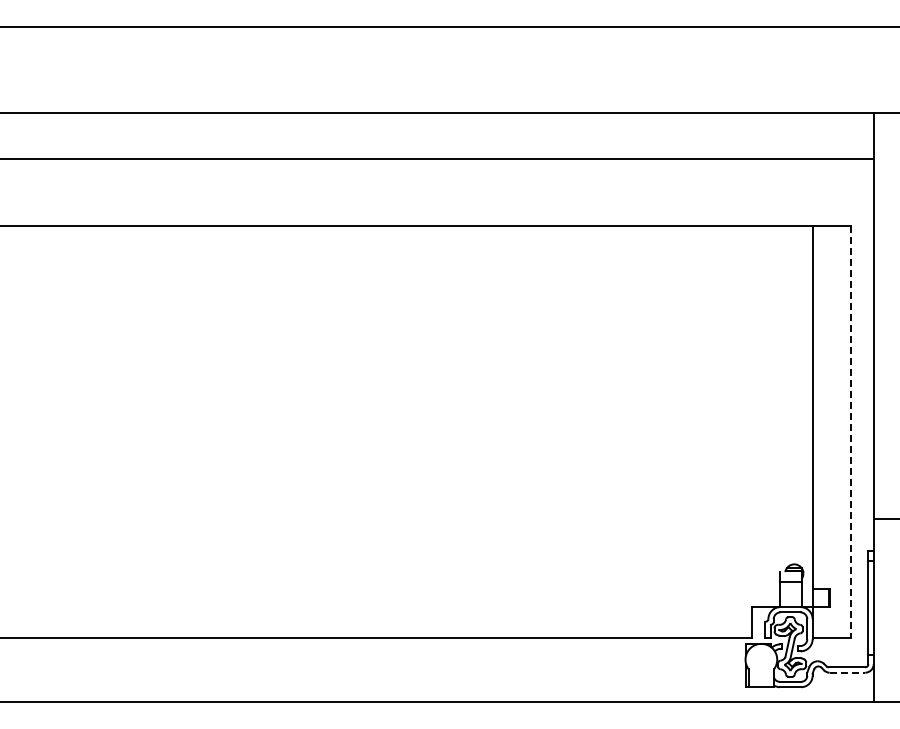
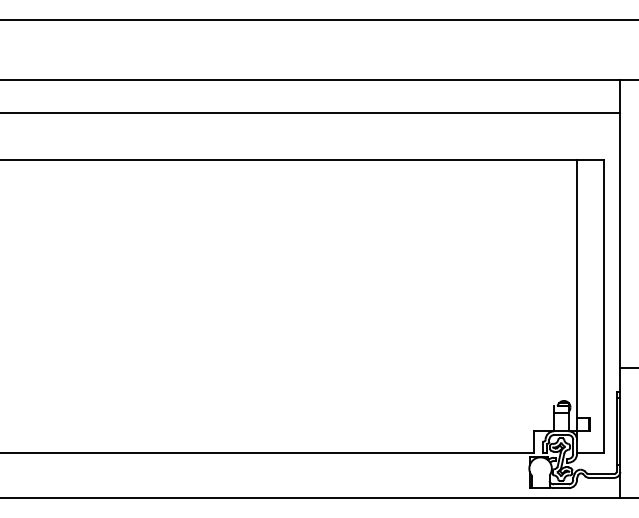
line: (850, 431) -> (603, 306), dashed -> solid
line: (847, 672) -> (601, 477), dashed -> solid

